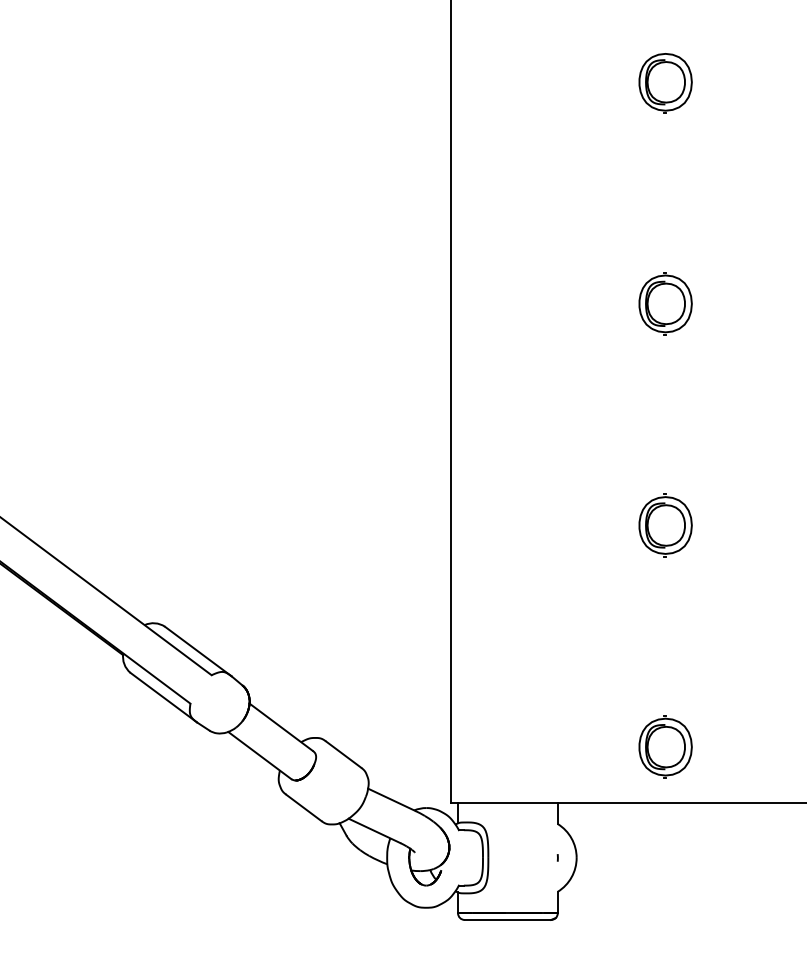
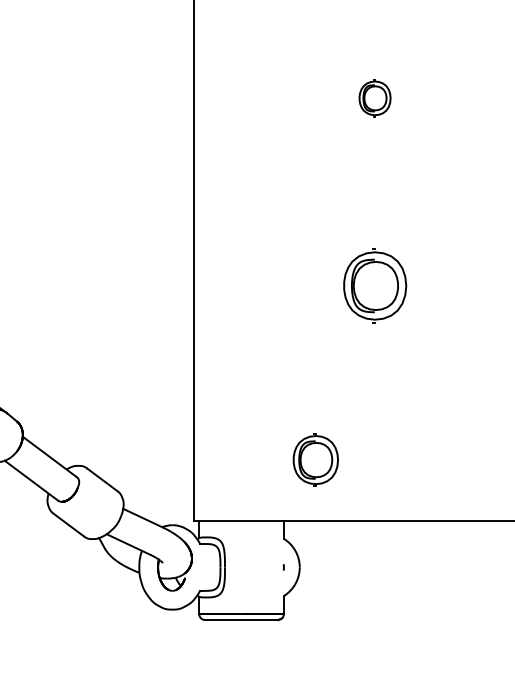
part: (665, 303) -> (374, 98), size x0.7
part: (665, 525) -> (374, 285), size x1.4
part: (665, 746) -> (315, 459), moved

